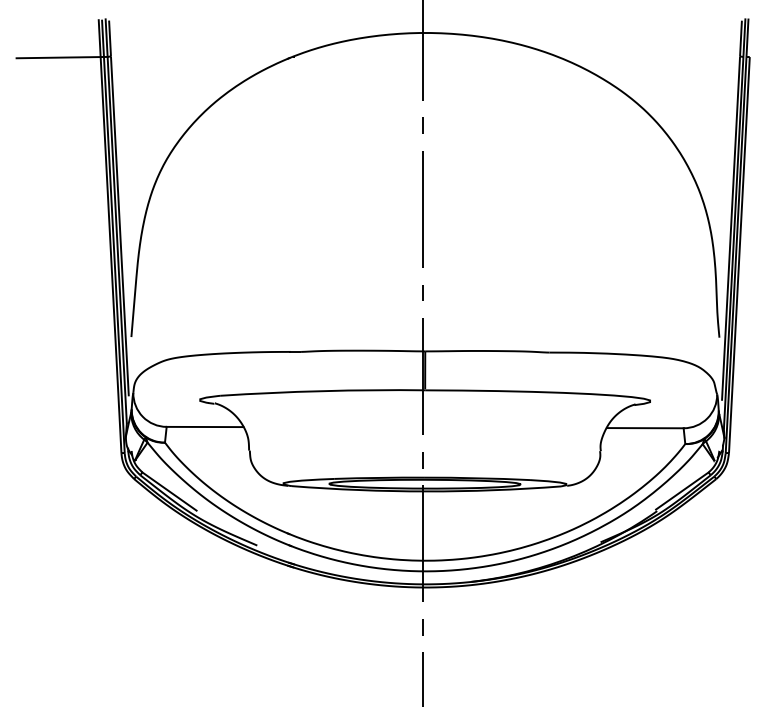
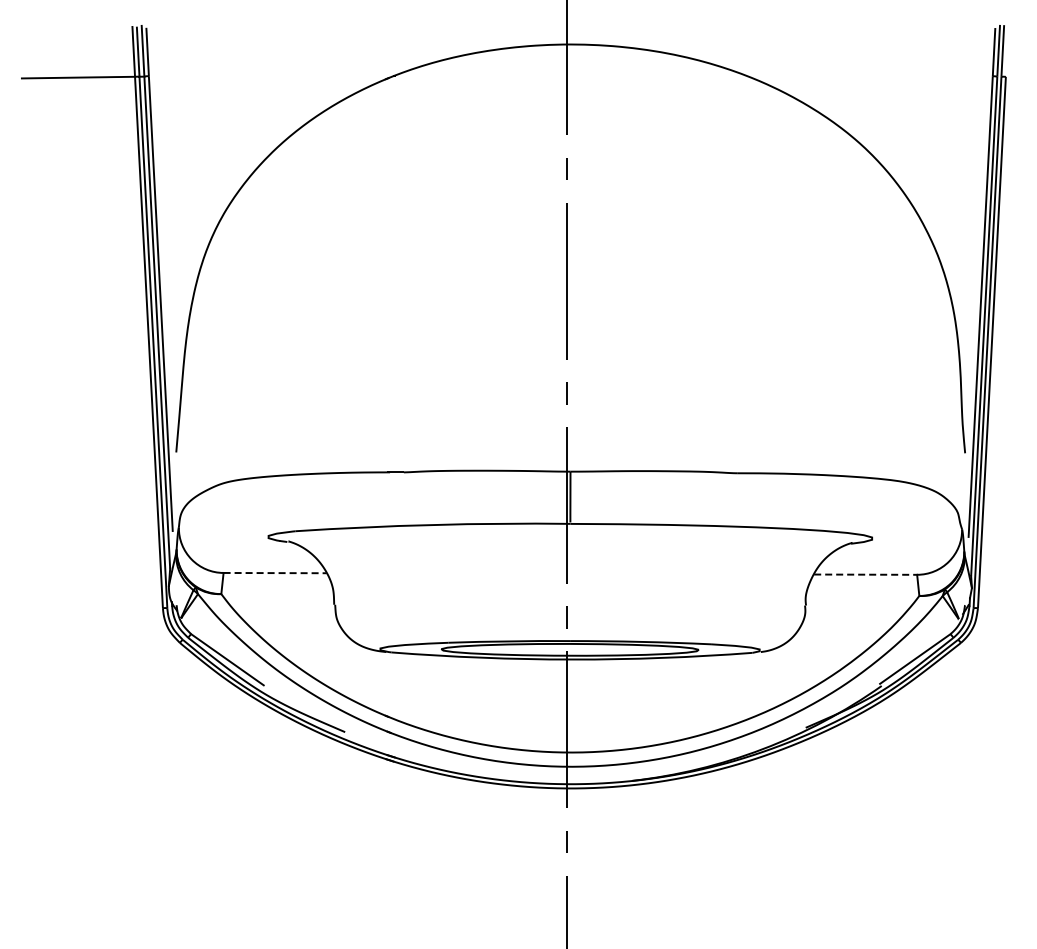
line: (205, 427) -> (275, 573), solid -> dashed
line: (645, 428) -> (866, 574), solid -> dashed

